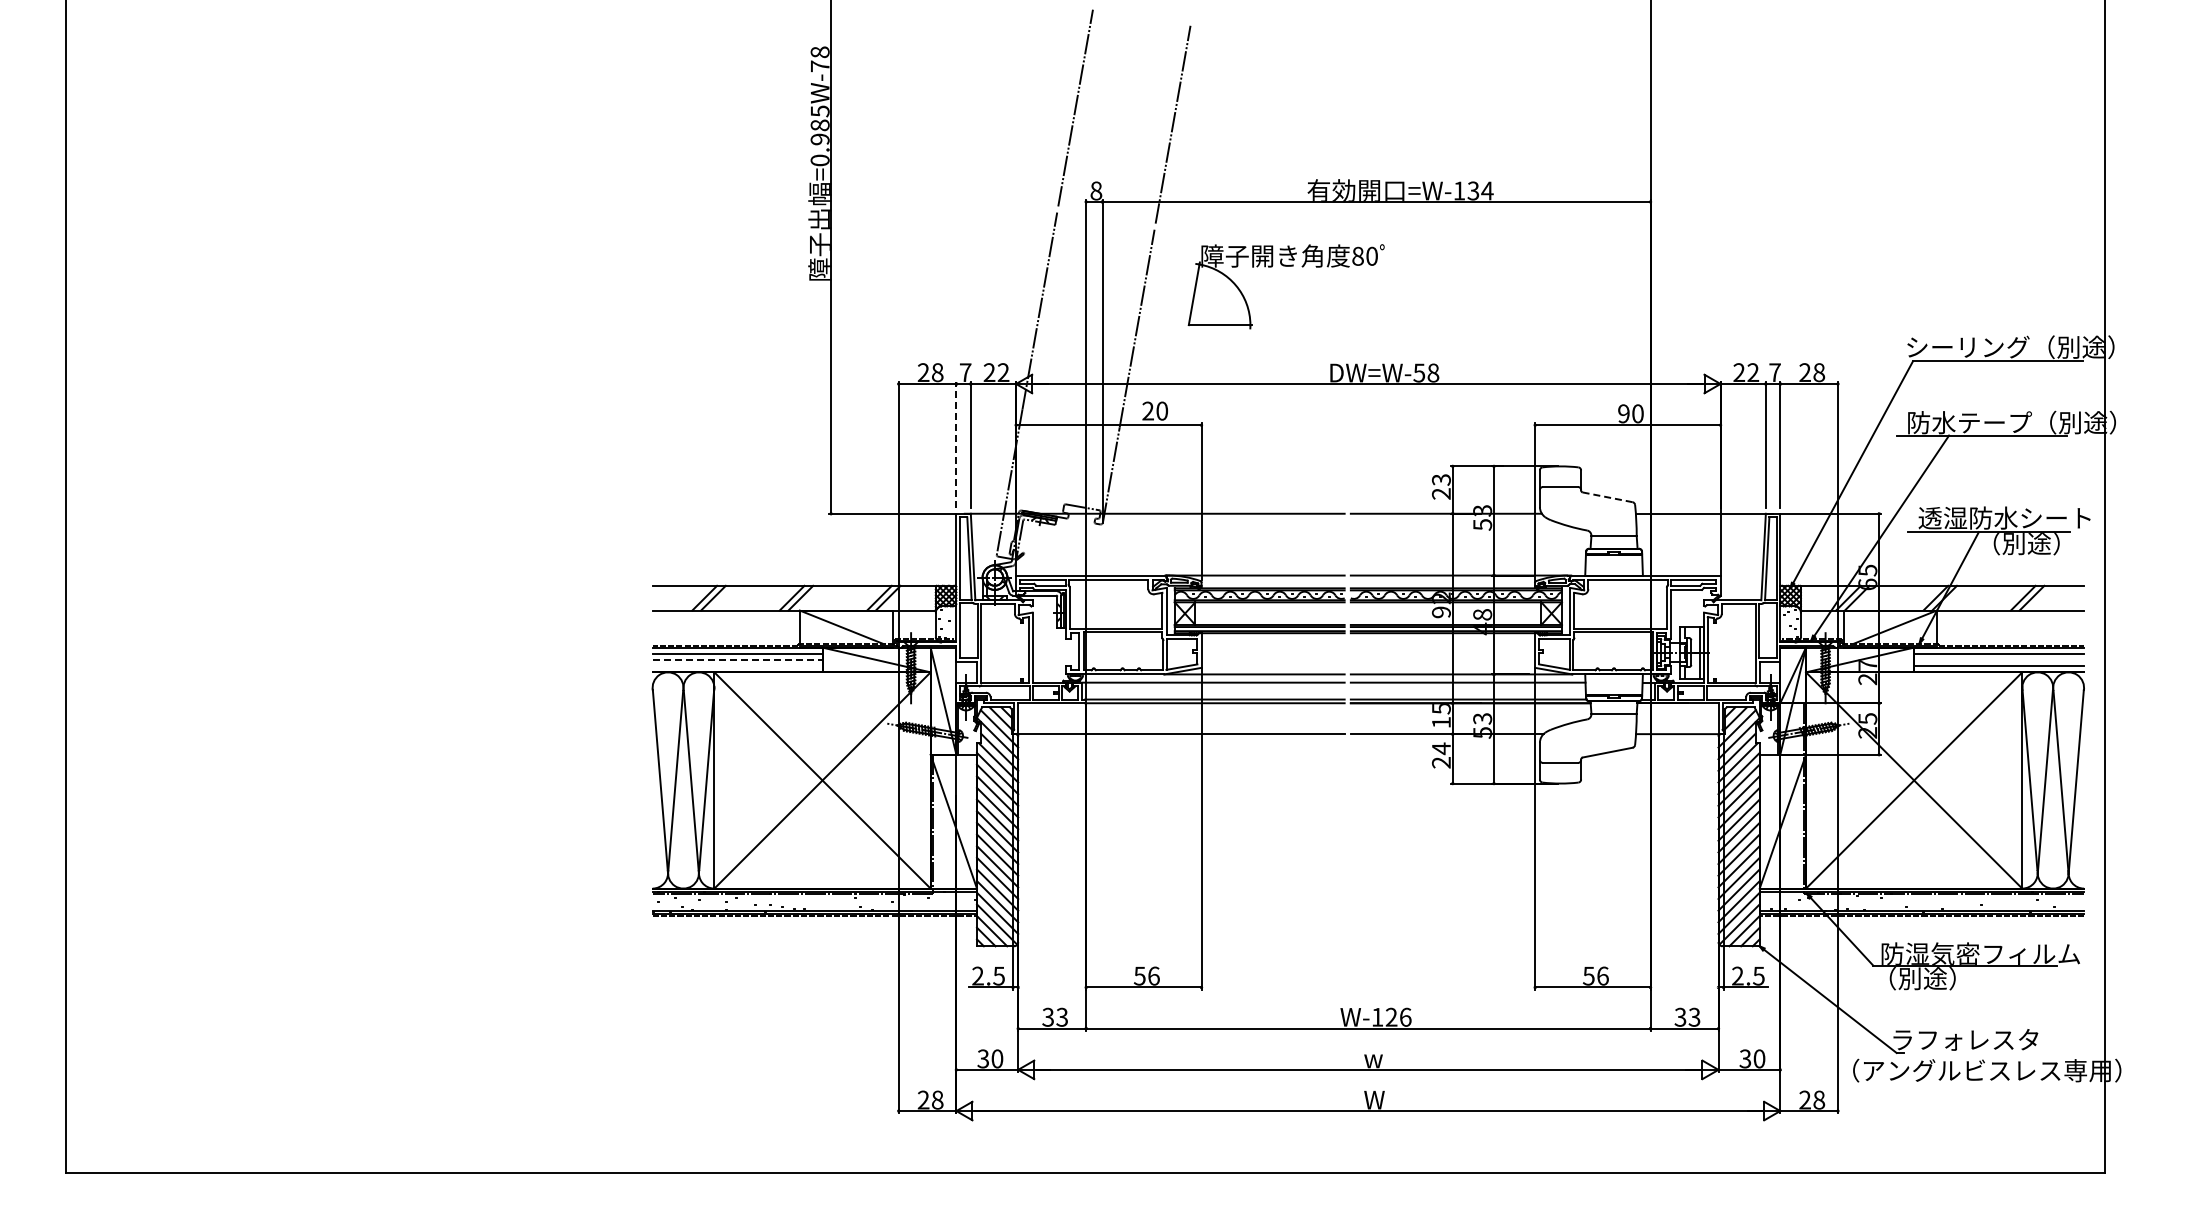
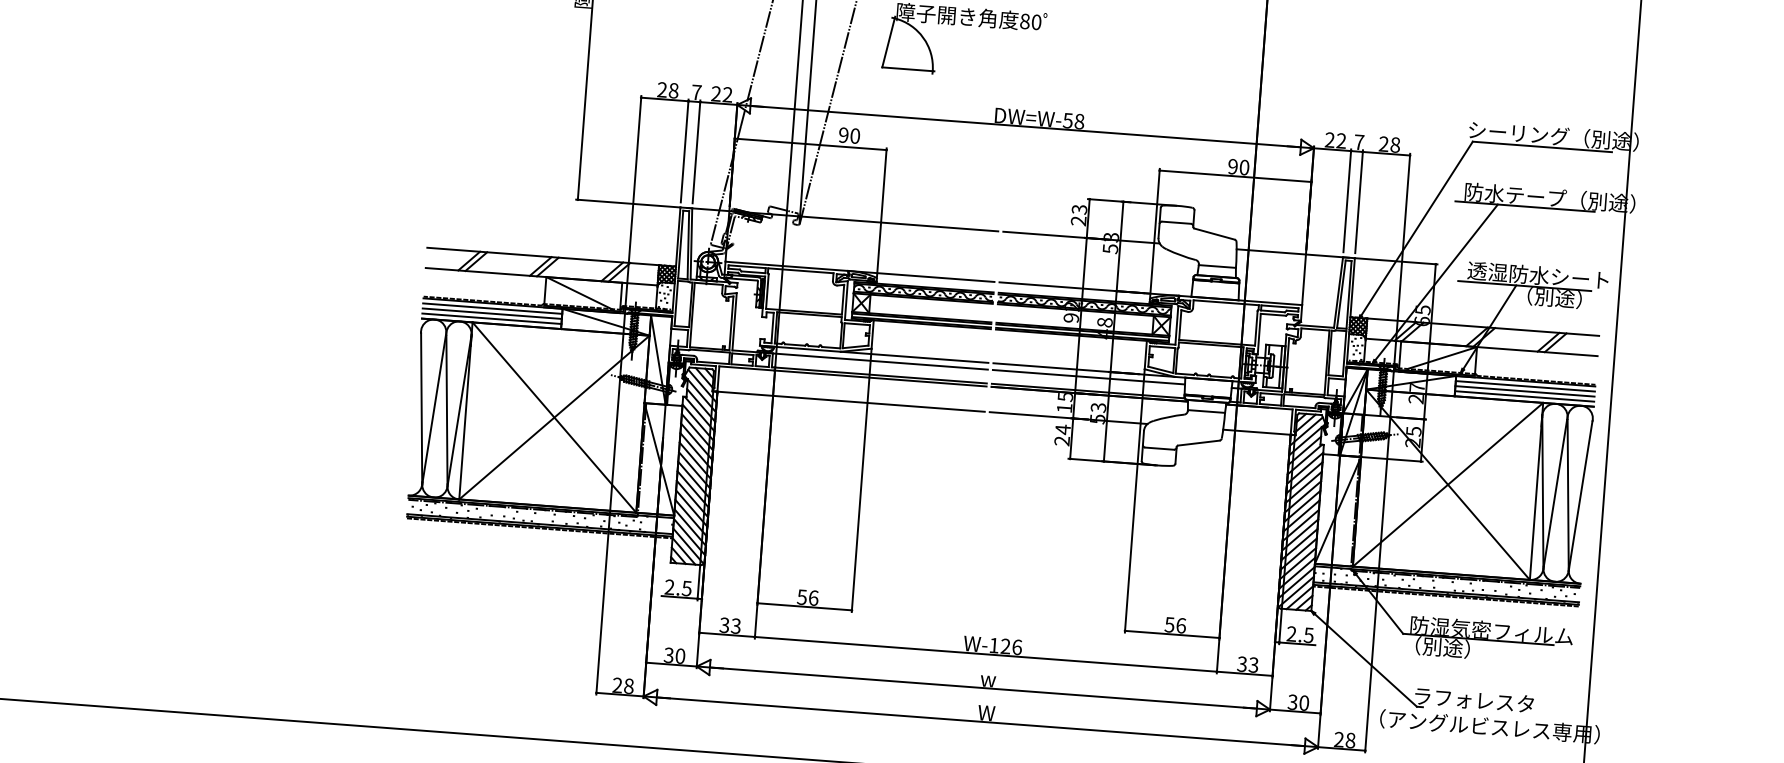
text: (1147, 411) -> (843, 135), 20 -> 90
line: (956, 444) -> (684, 150), dashed -> solid
line: (1607, 497) -> (1214, 234), dashed -> solid
line: (737, 660) -> (492, 314), dashed -> solid
line: (1999, 660) -> (1525, 391), added
line: (737, 666) -> (491, 319), added

